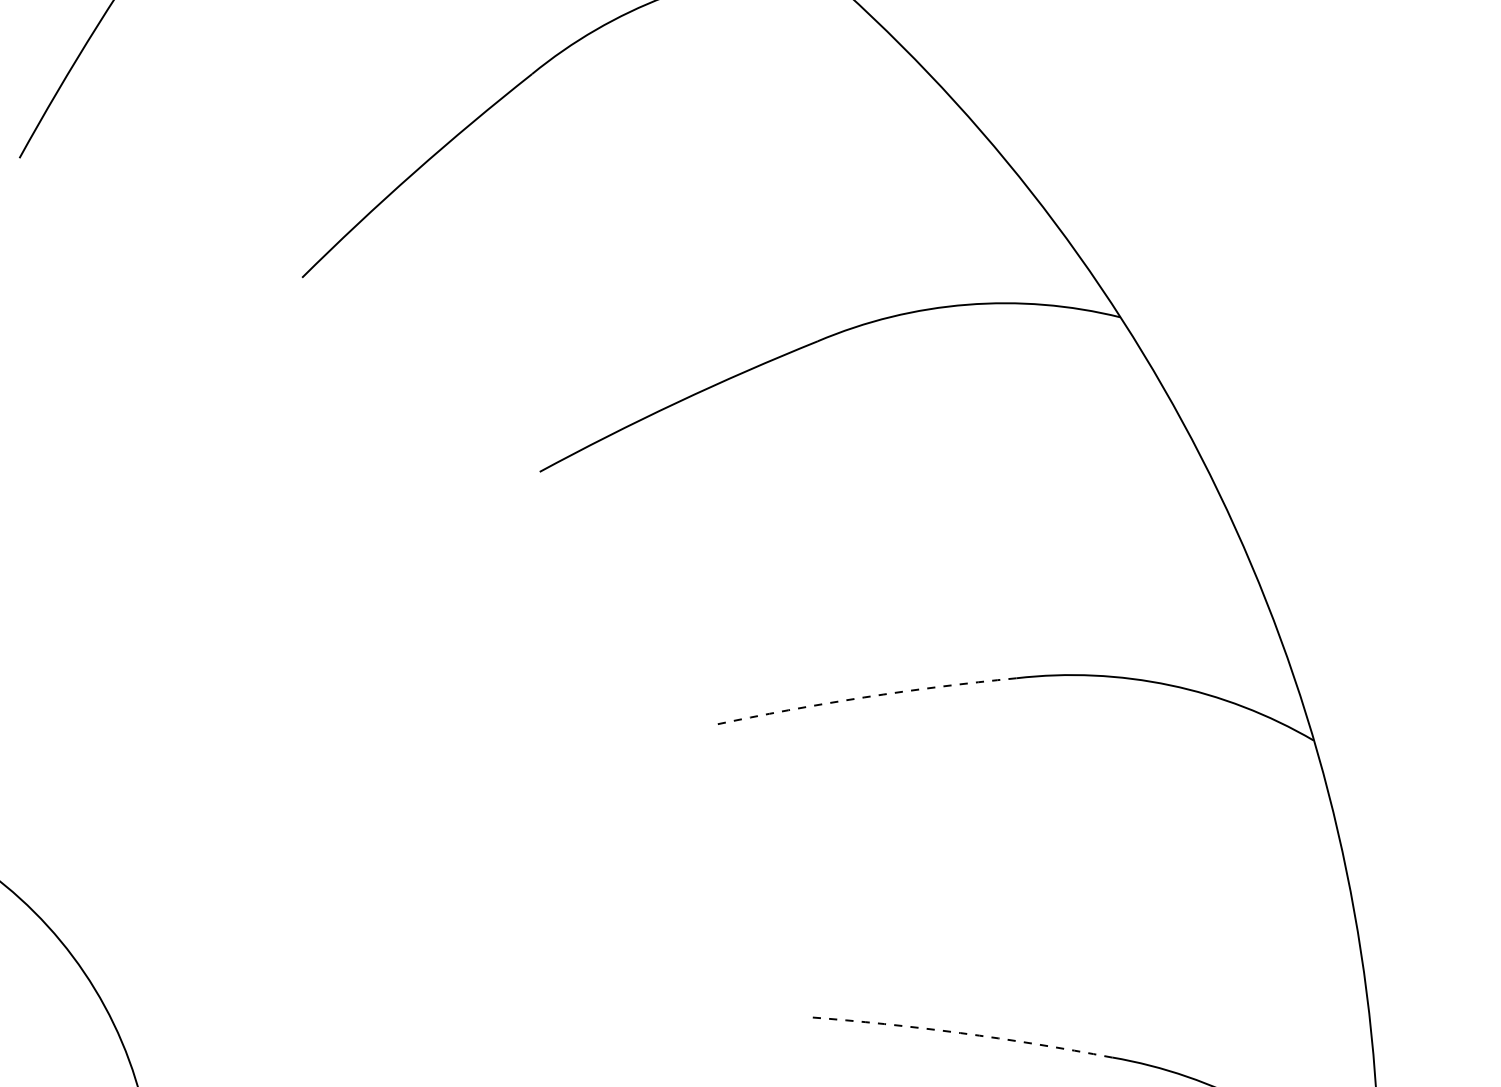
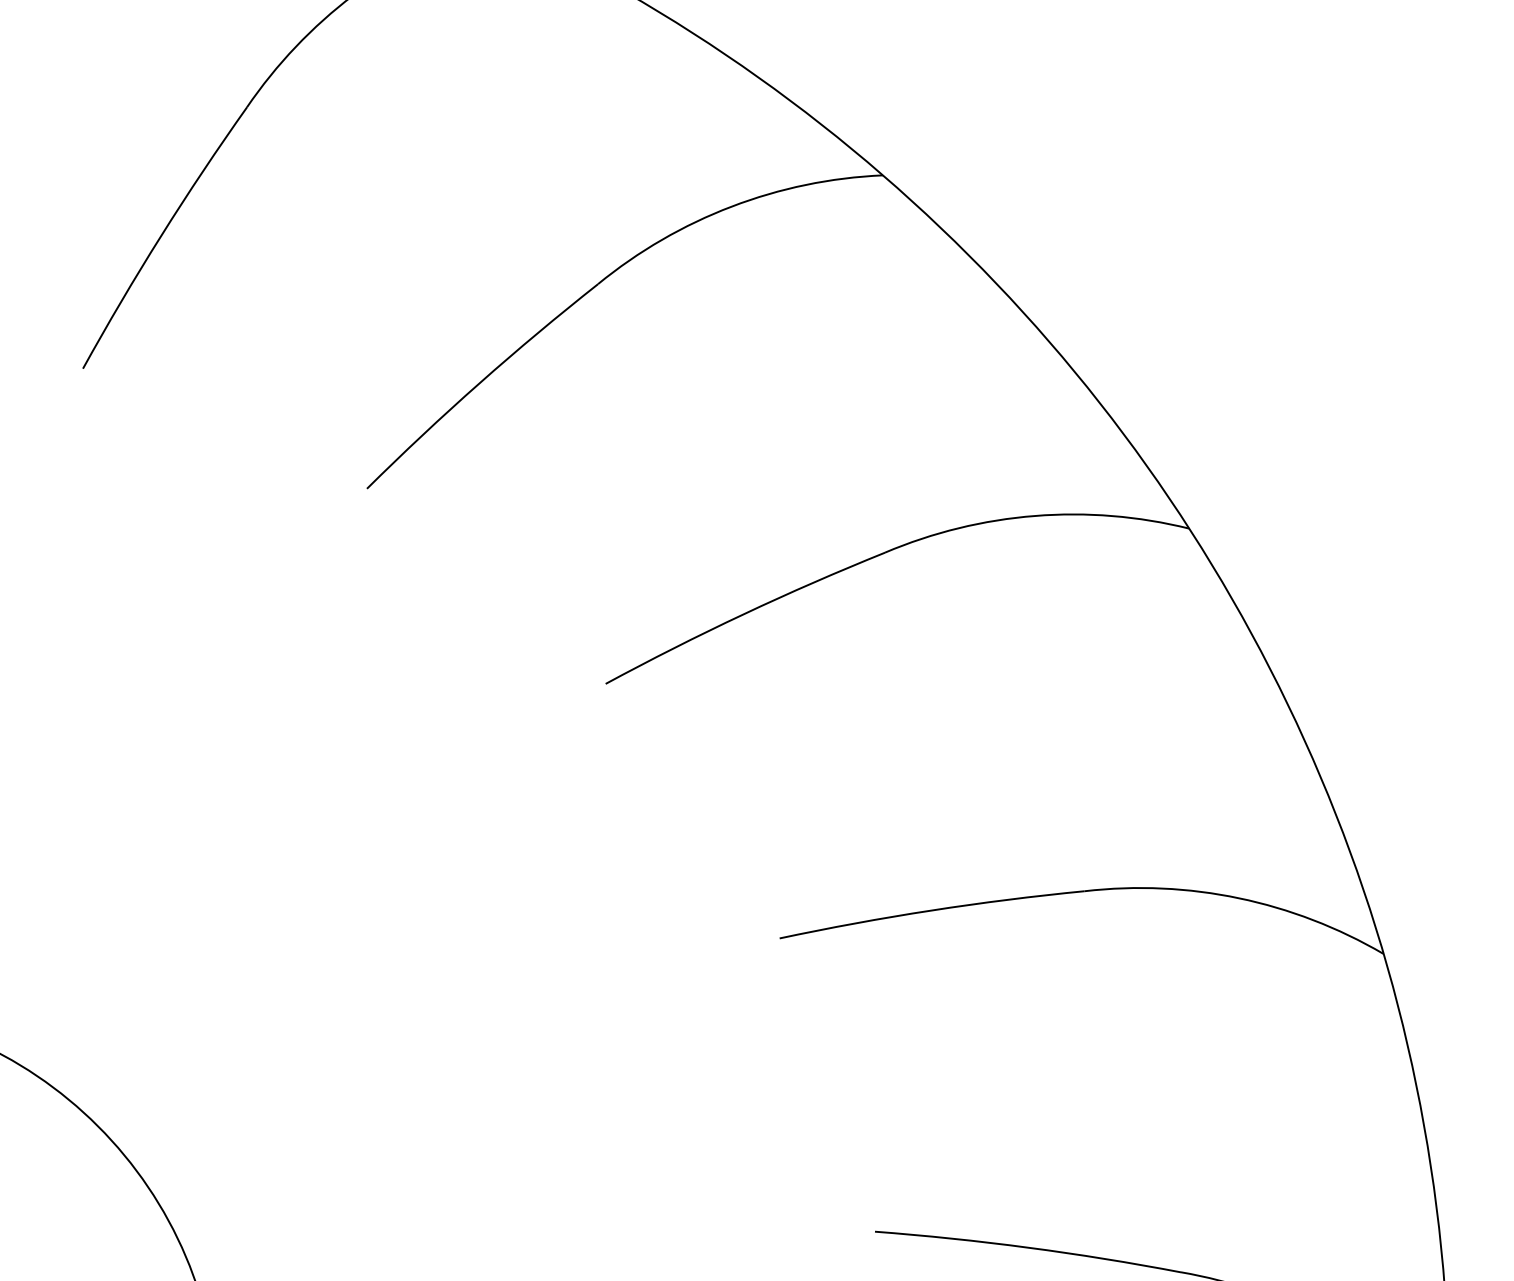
arc: (864, 697) -> (931, 910), dashed -> solid
arc: (960, 1032) -> (1028, 1247), dashed -> solid

